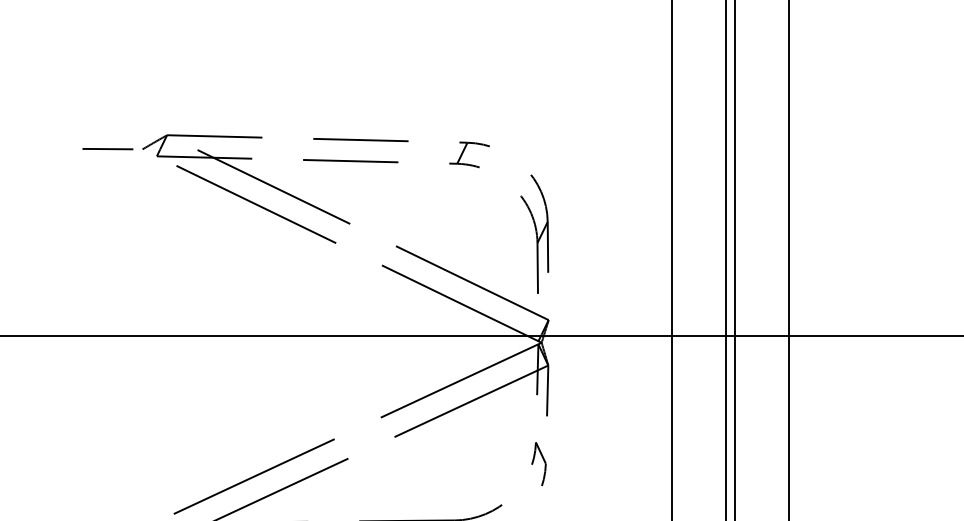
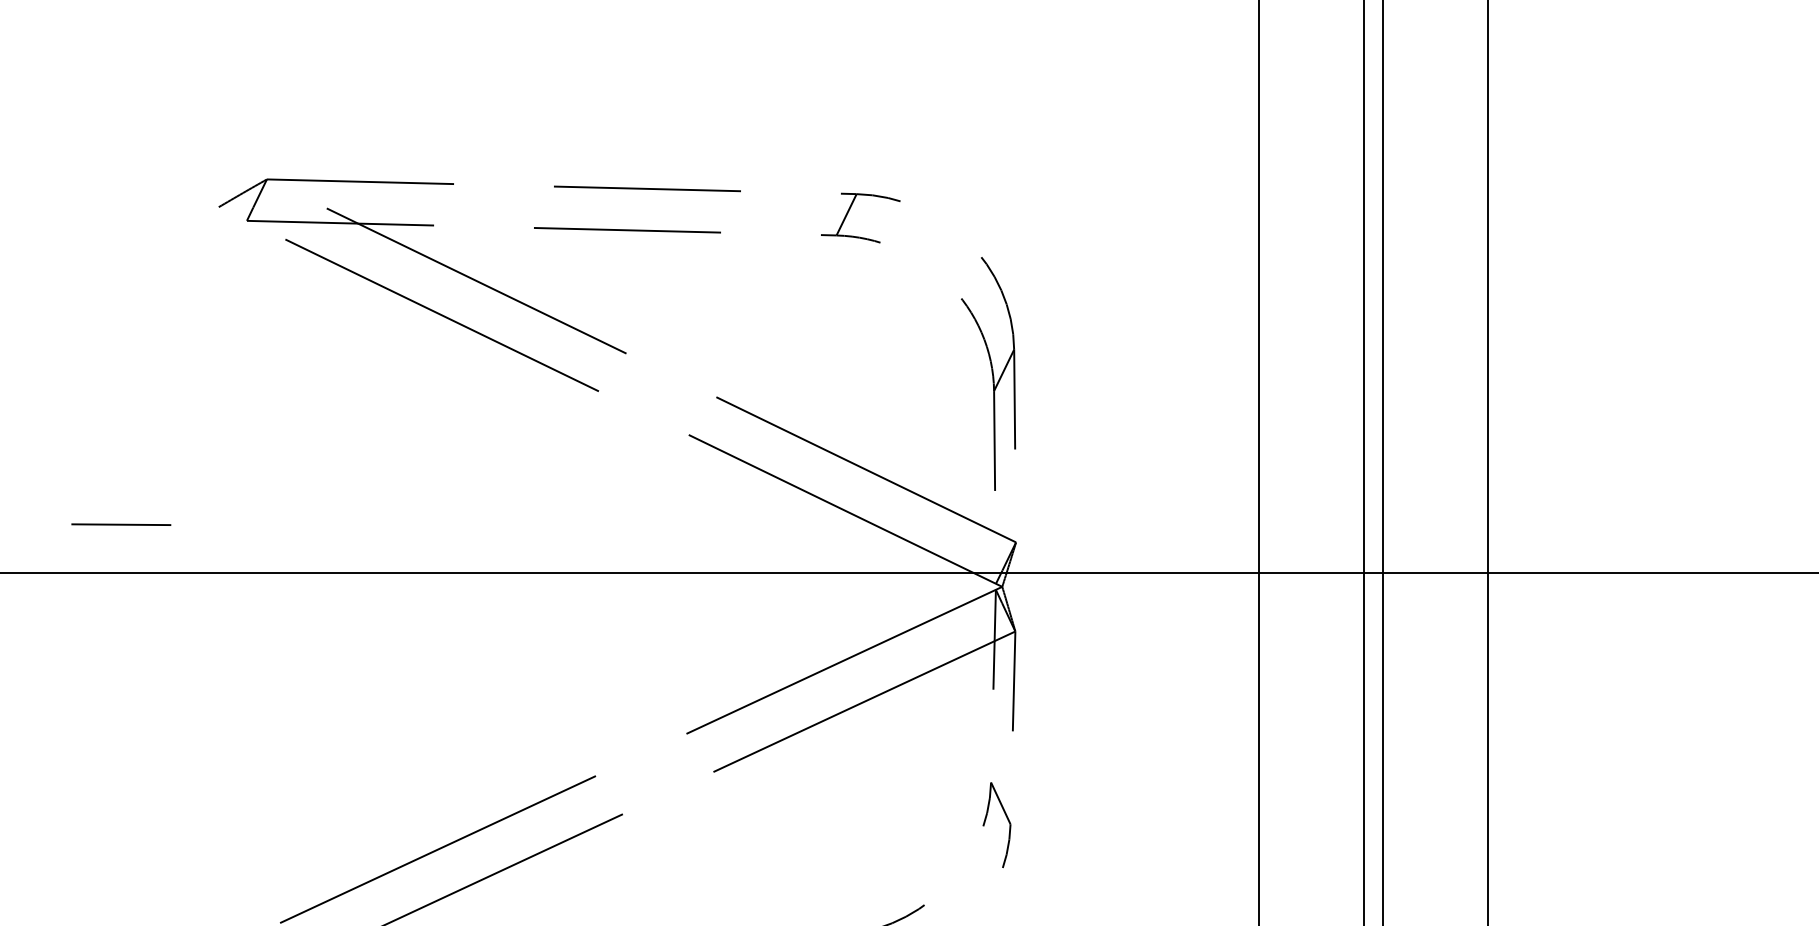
line: (107, 149) -> (120, 525), moved

